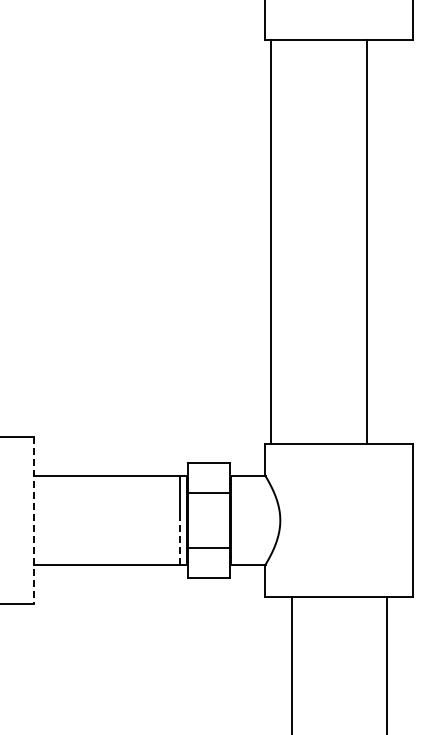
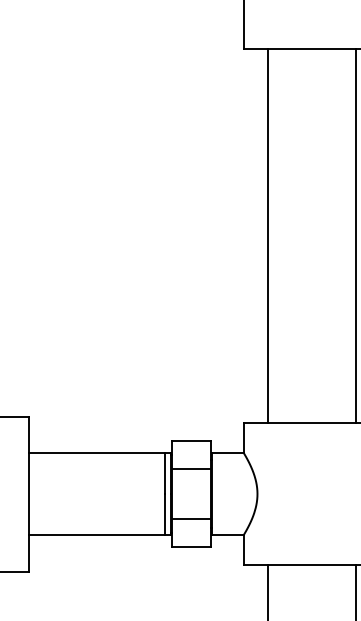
line: (270, 241) -> (267, 235), moved
line: (366, 241) -> (355, 235), moved
line: (33, 520) -> (28, 494), dashed -> solid
line: (180, 542) -> (165, 514), dashed -> solid

